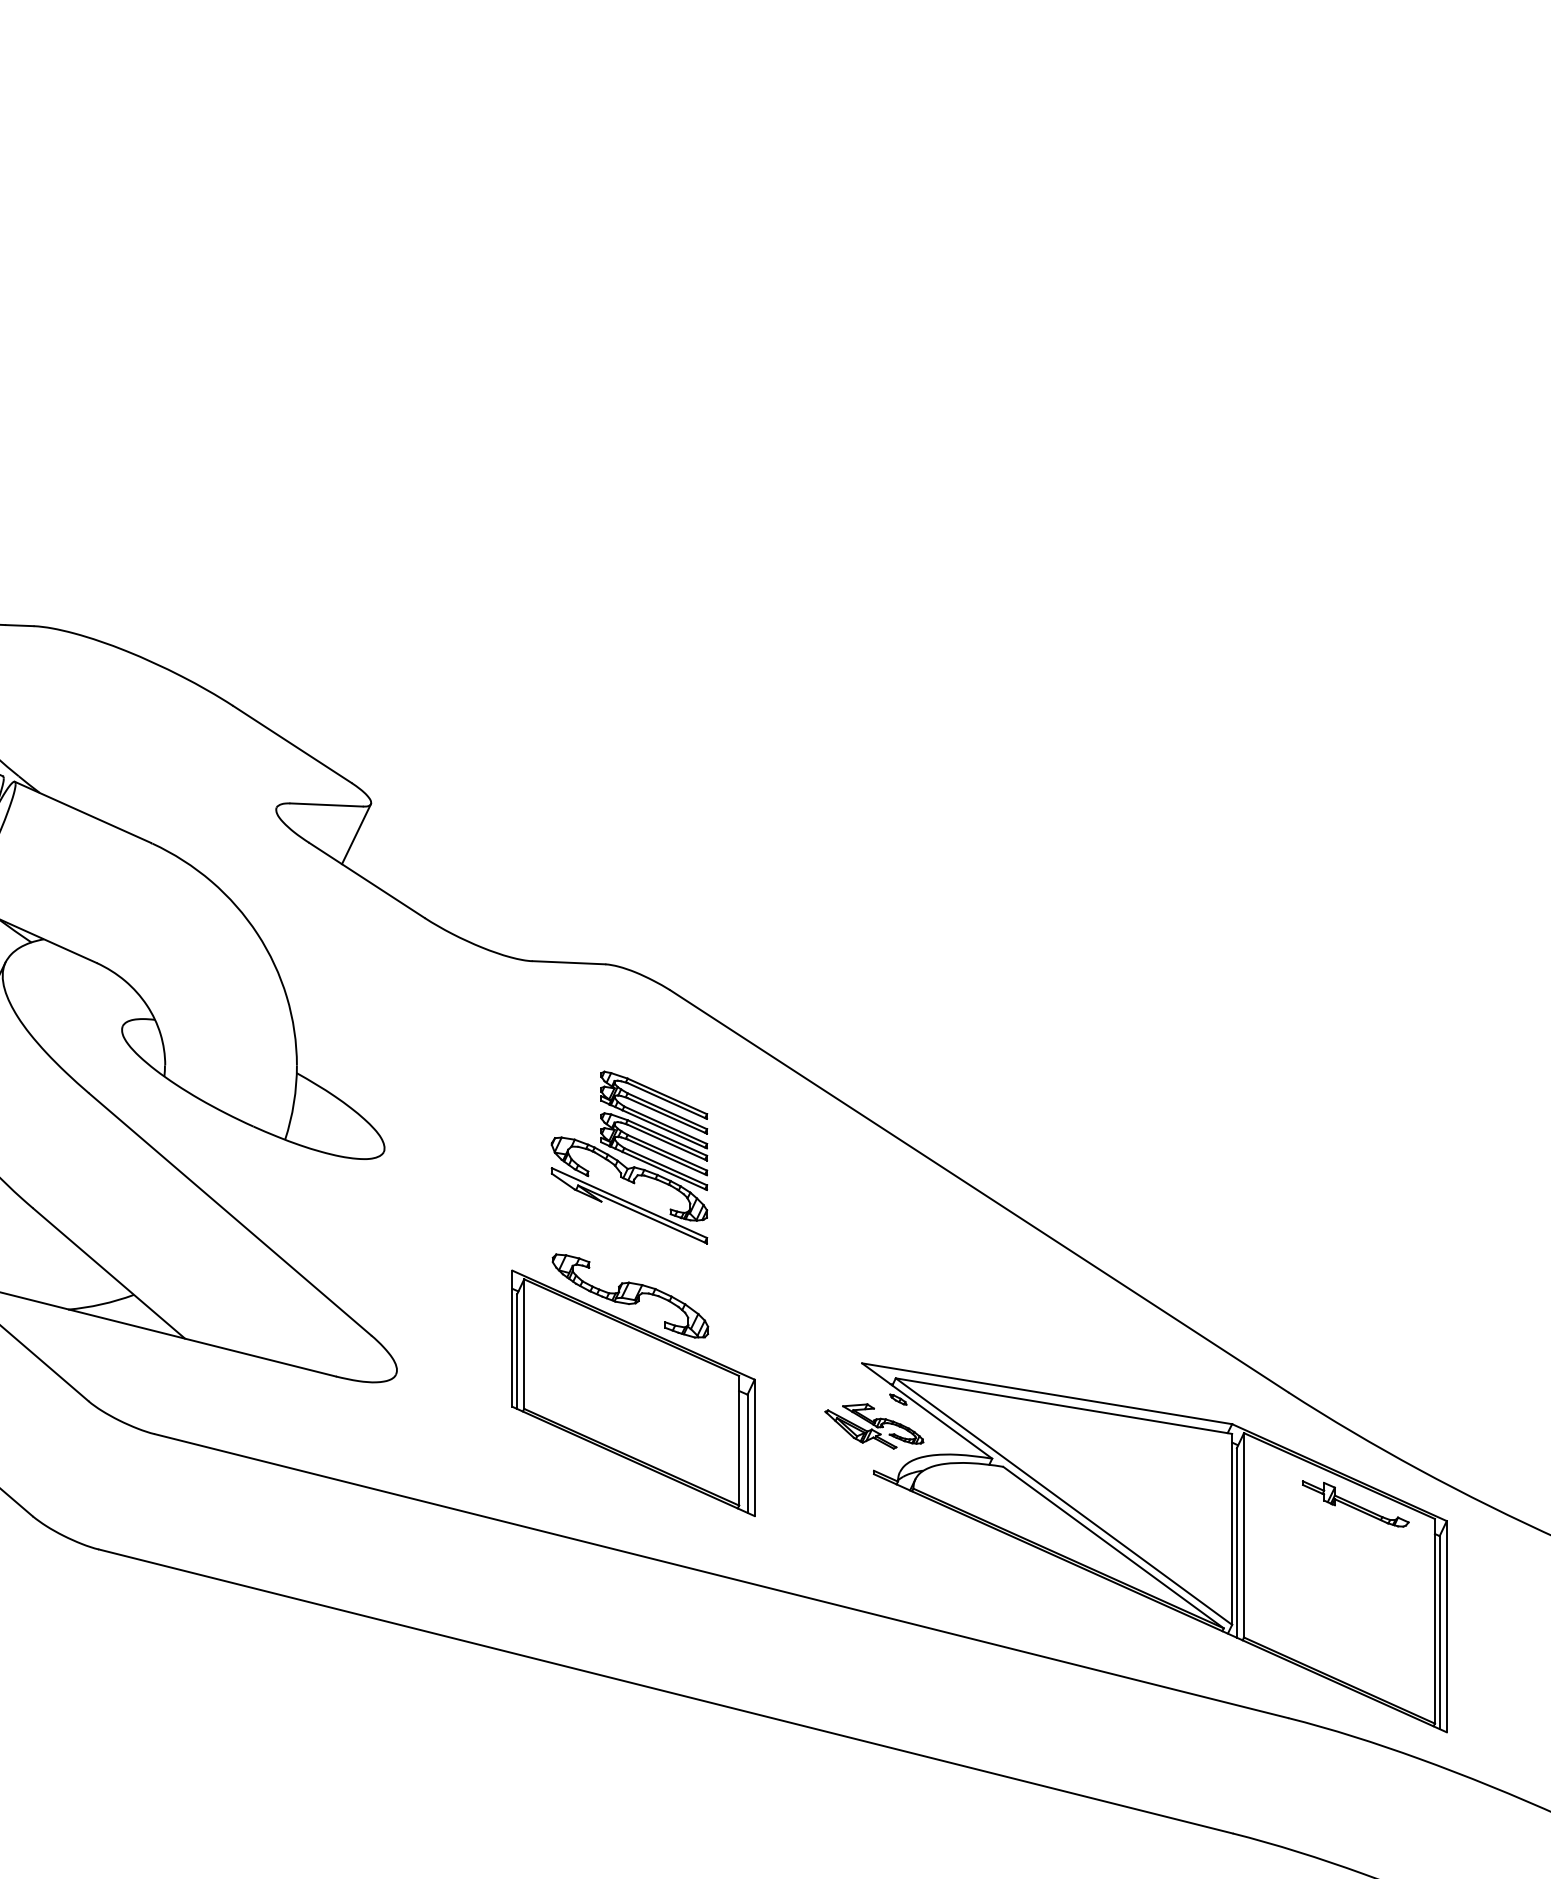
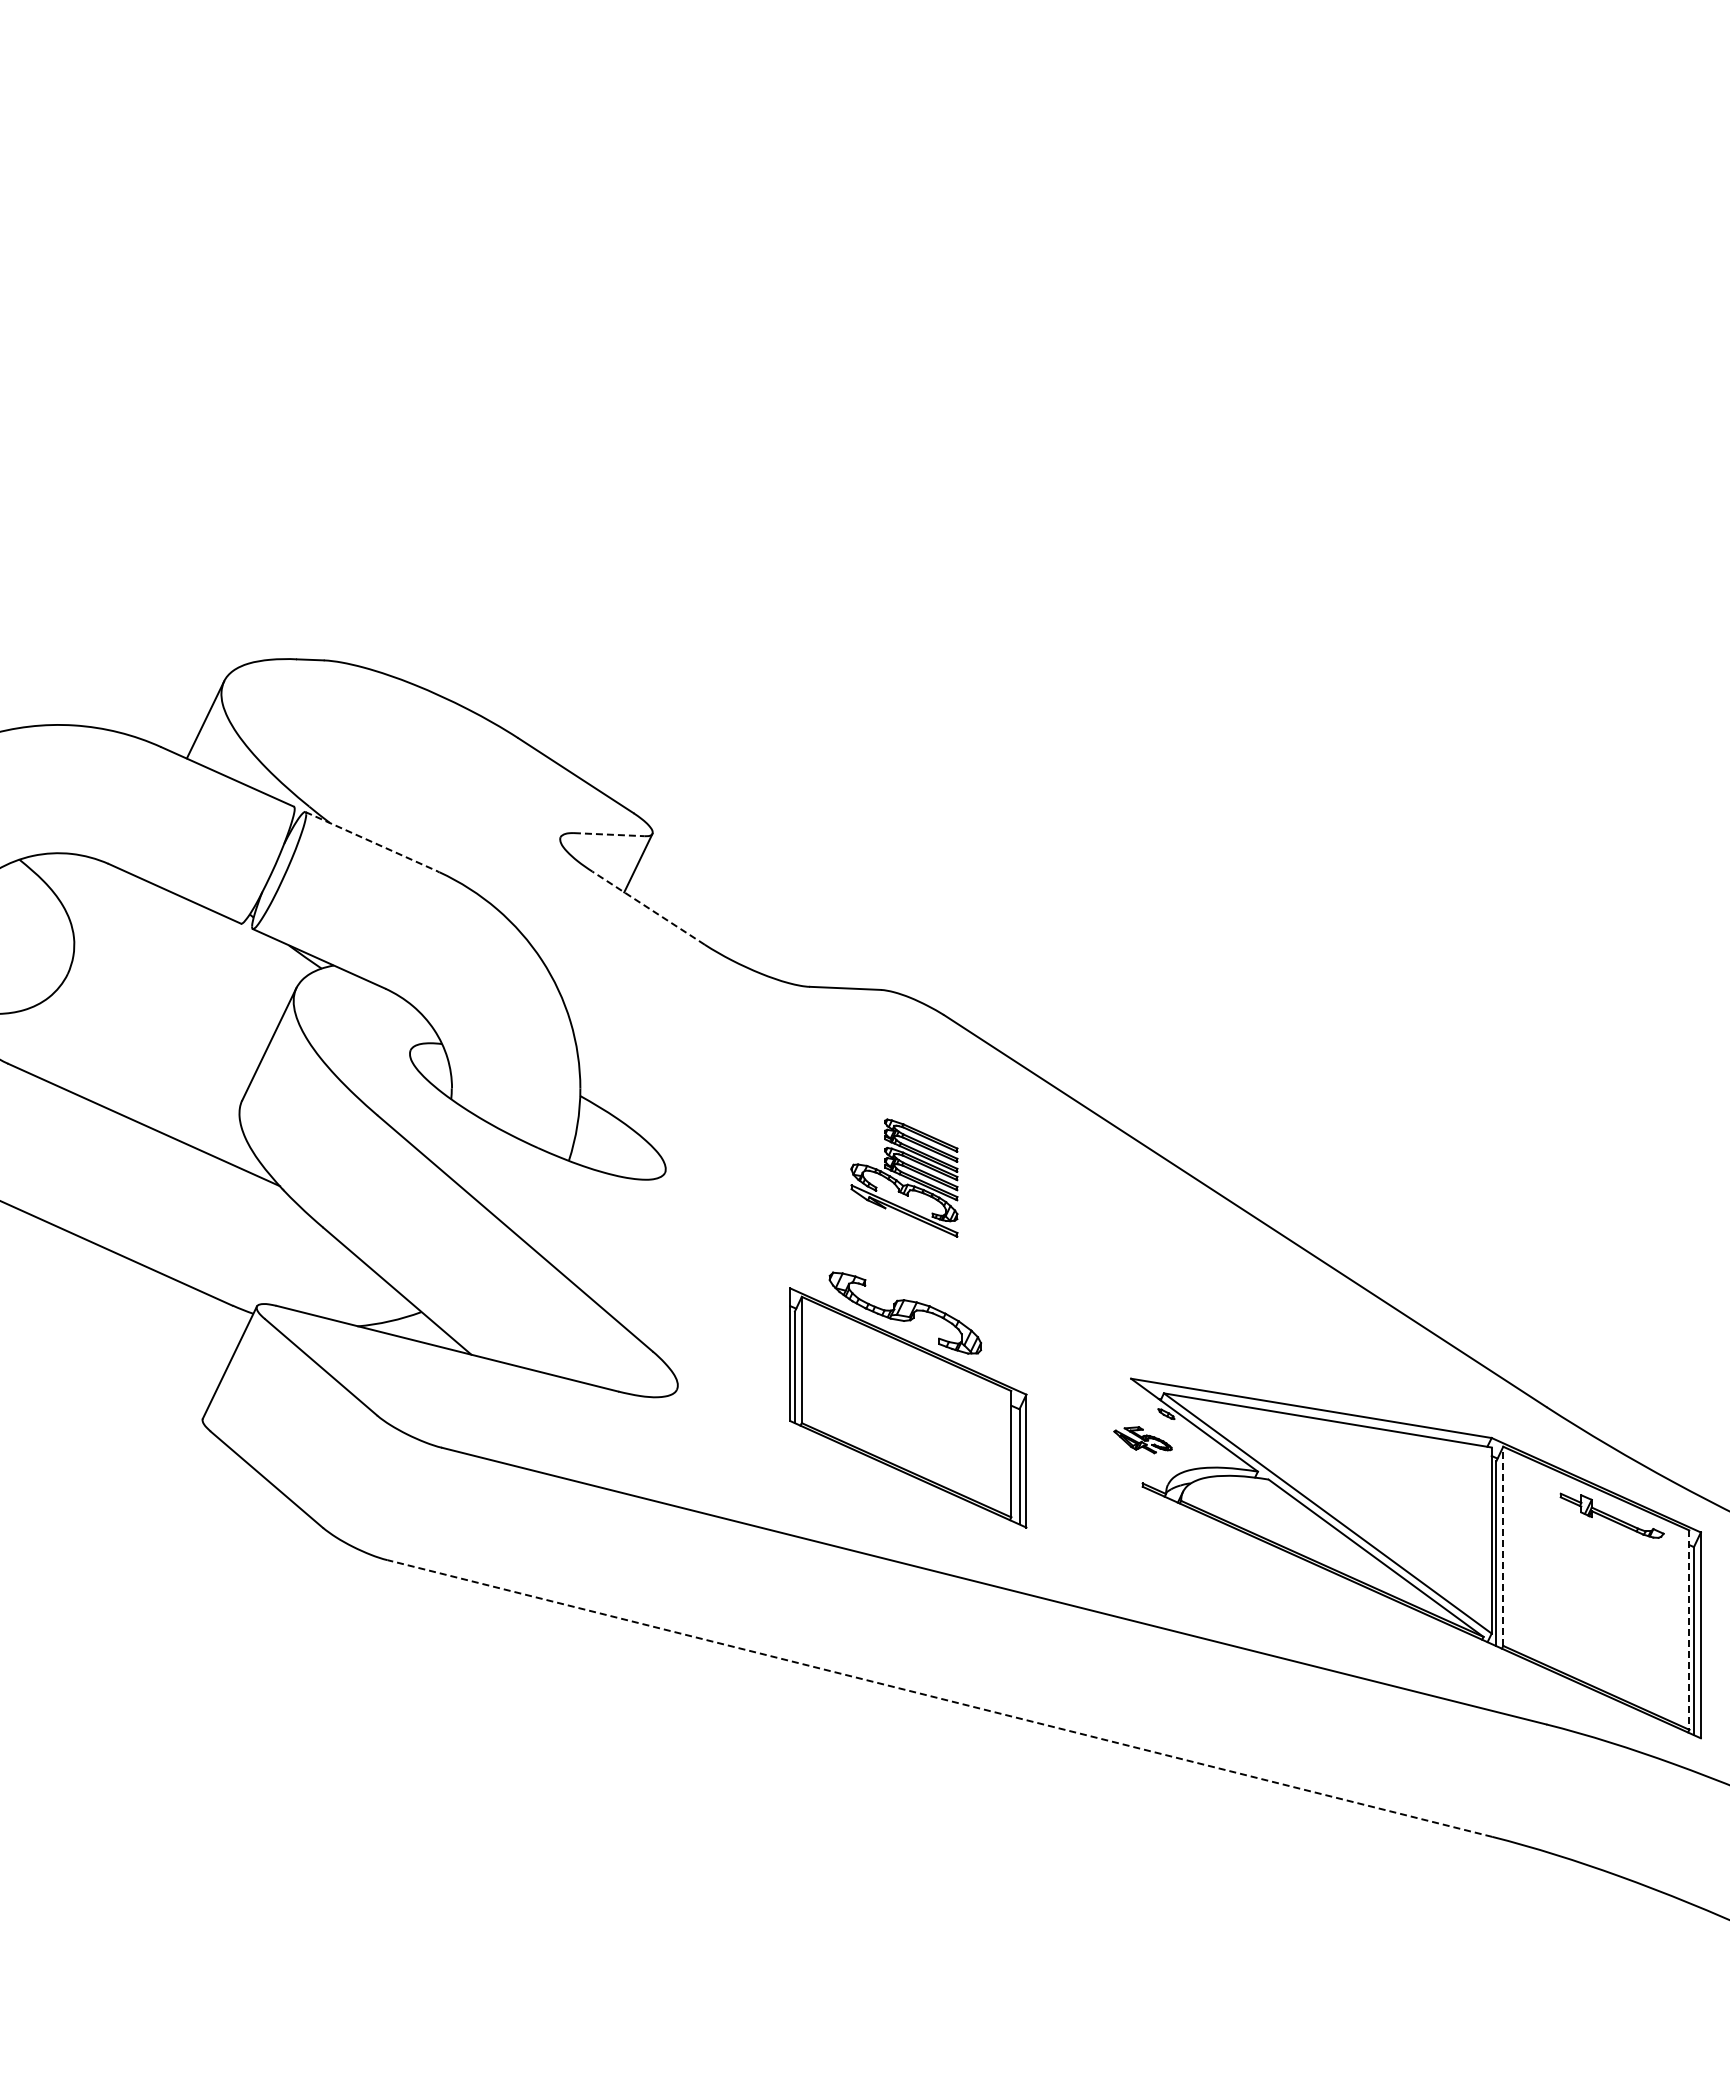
line: (326, 804) -> (609, 834), solid -> dashed
line: (82, 812) -> (371, 841), solid -> dashed
line: (366, 879) -> (648, 907), solid -> dashed
part: (629, 1156) -> (904, 1177), size x0.7
part: (873, 1425) -> (1142, 1439), size x0.6
line: (1244, 1535) -> (1503, 1546), solid -> dashed
line: (1435, 1621) -> (1689, 1630), solid -> dashed
line: (665, 1691) -> (939, 1698), solid -> dashed

